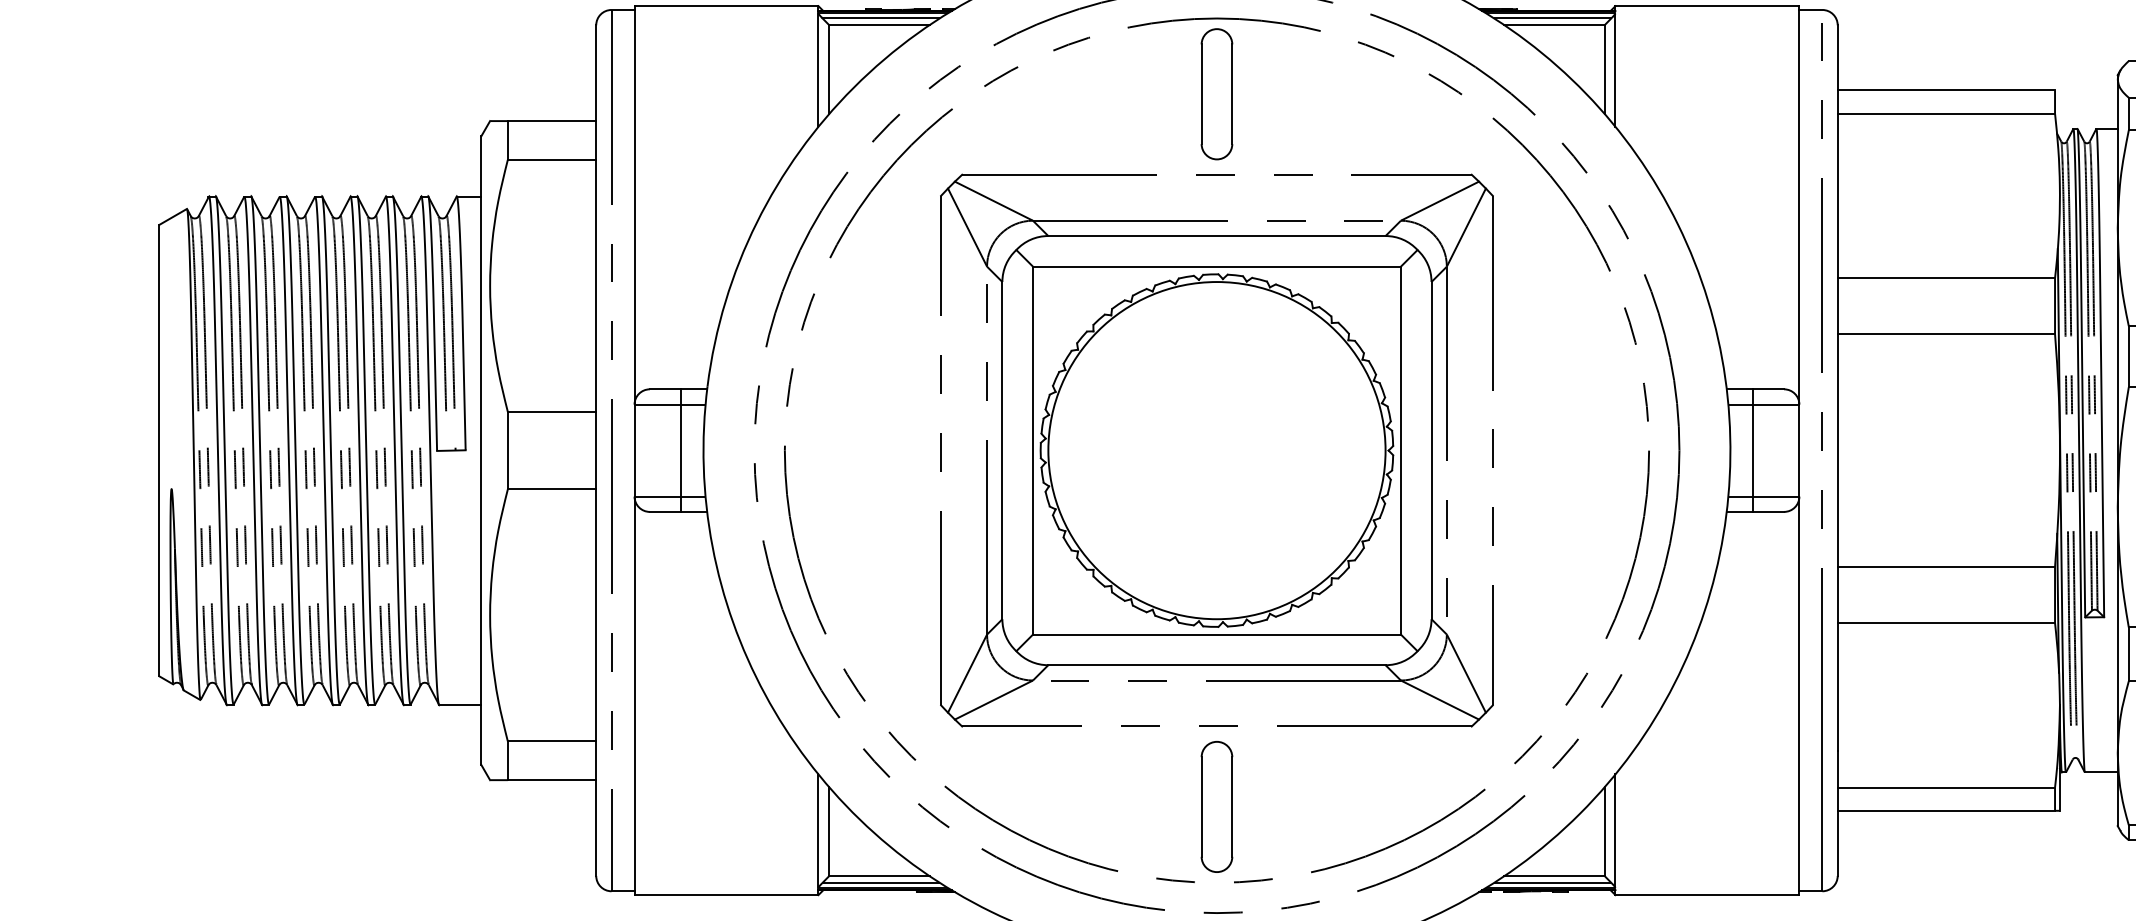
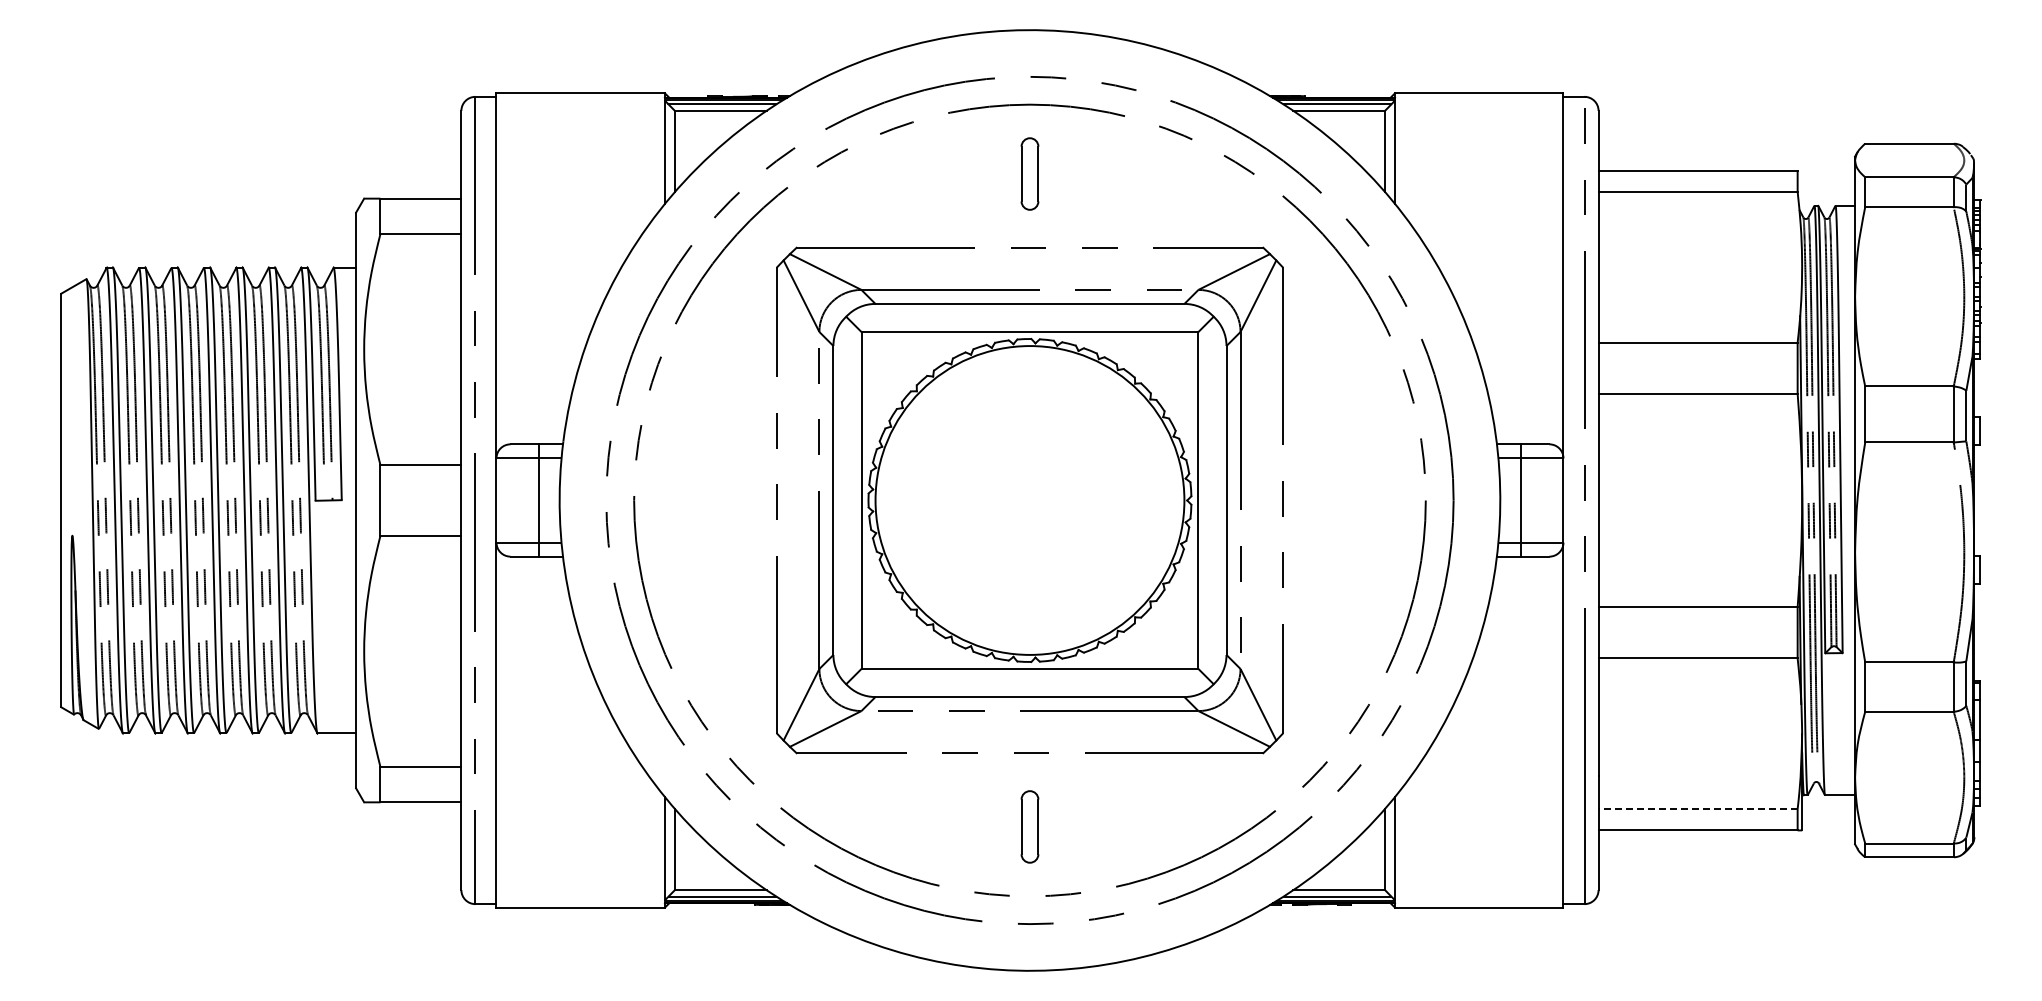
part: (1216, 93) -> (1029, 173), size x0.6
line: (1946, 787) -> (1698, 809), solid -> dashed
part: (1216, 806) -> (1029, 826), size x0.6

